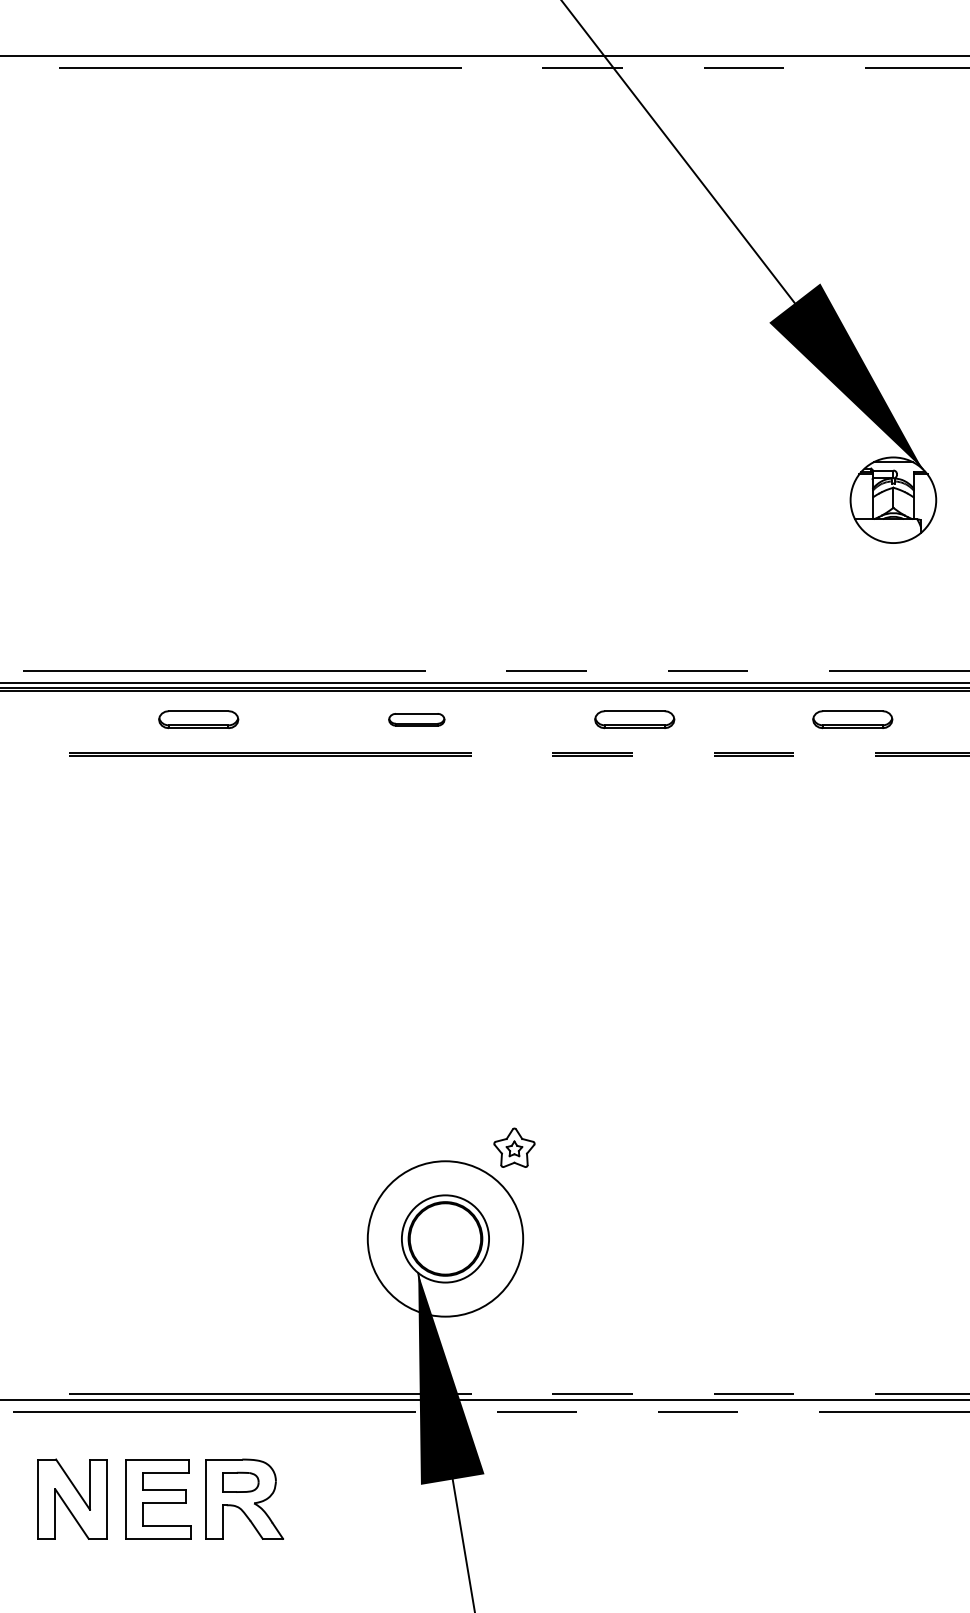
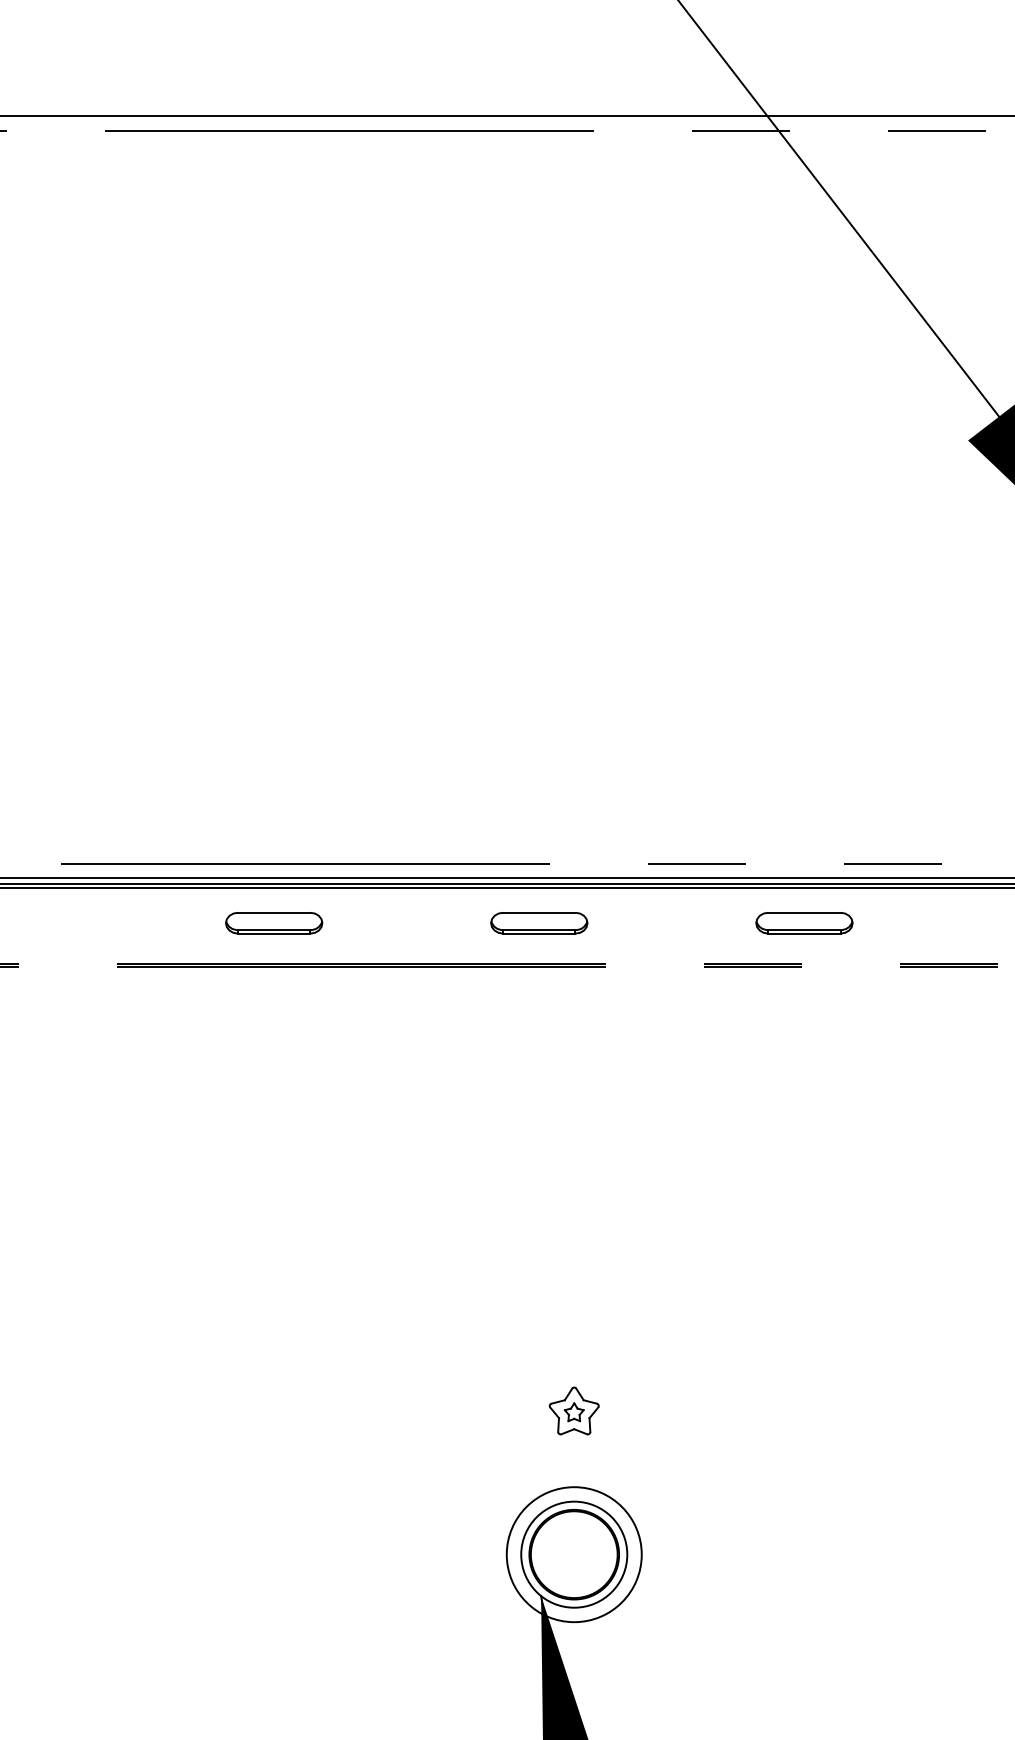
part: (416, 719) -> (539, 922), size x1.43
part: (514, 1147) -> (574, 1410), moved
circle: (444, 1238) -> (573, 1554), size x0.71

